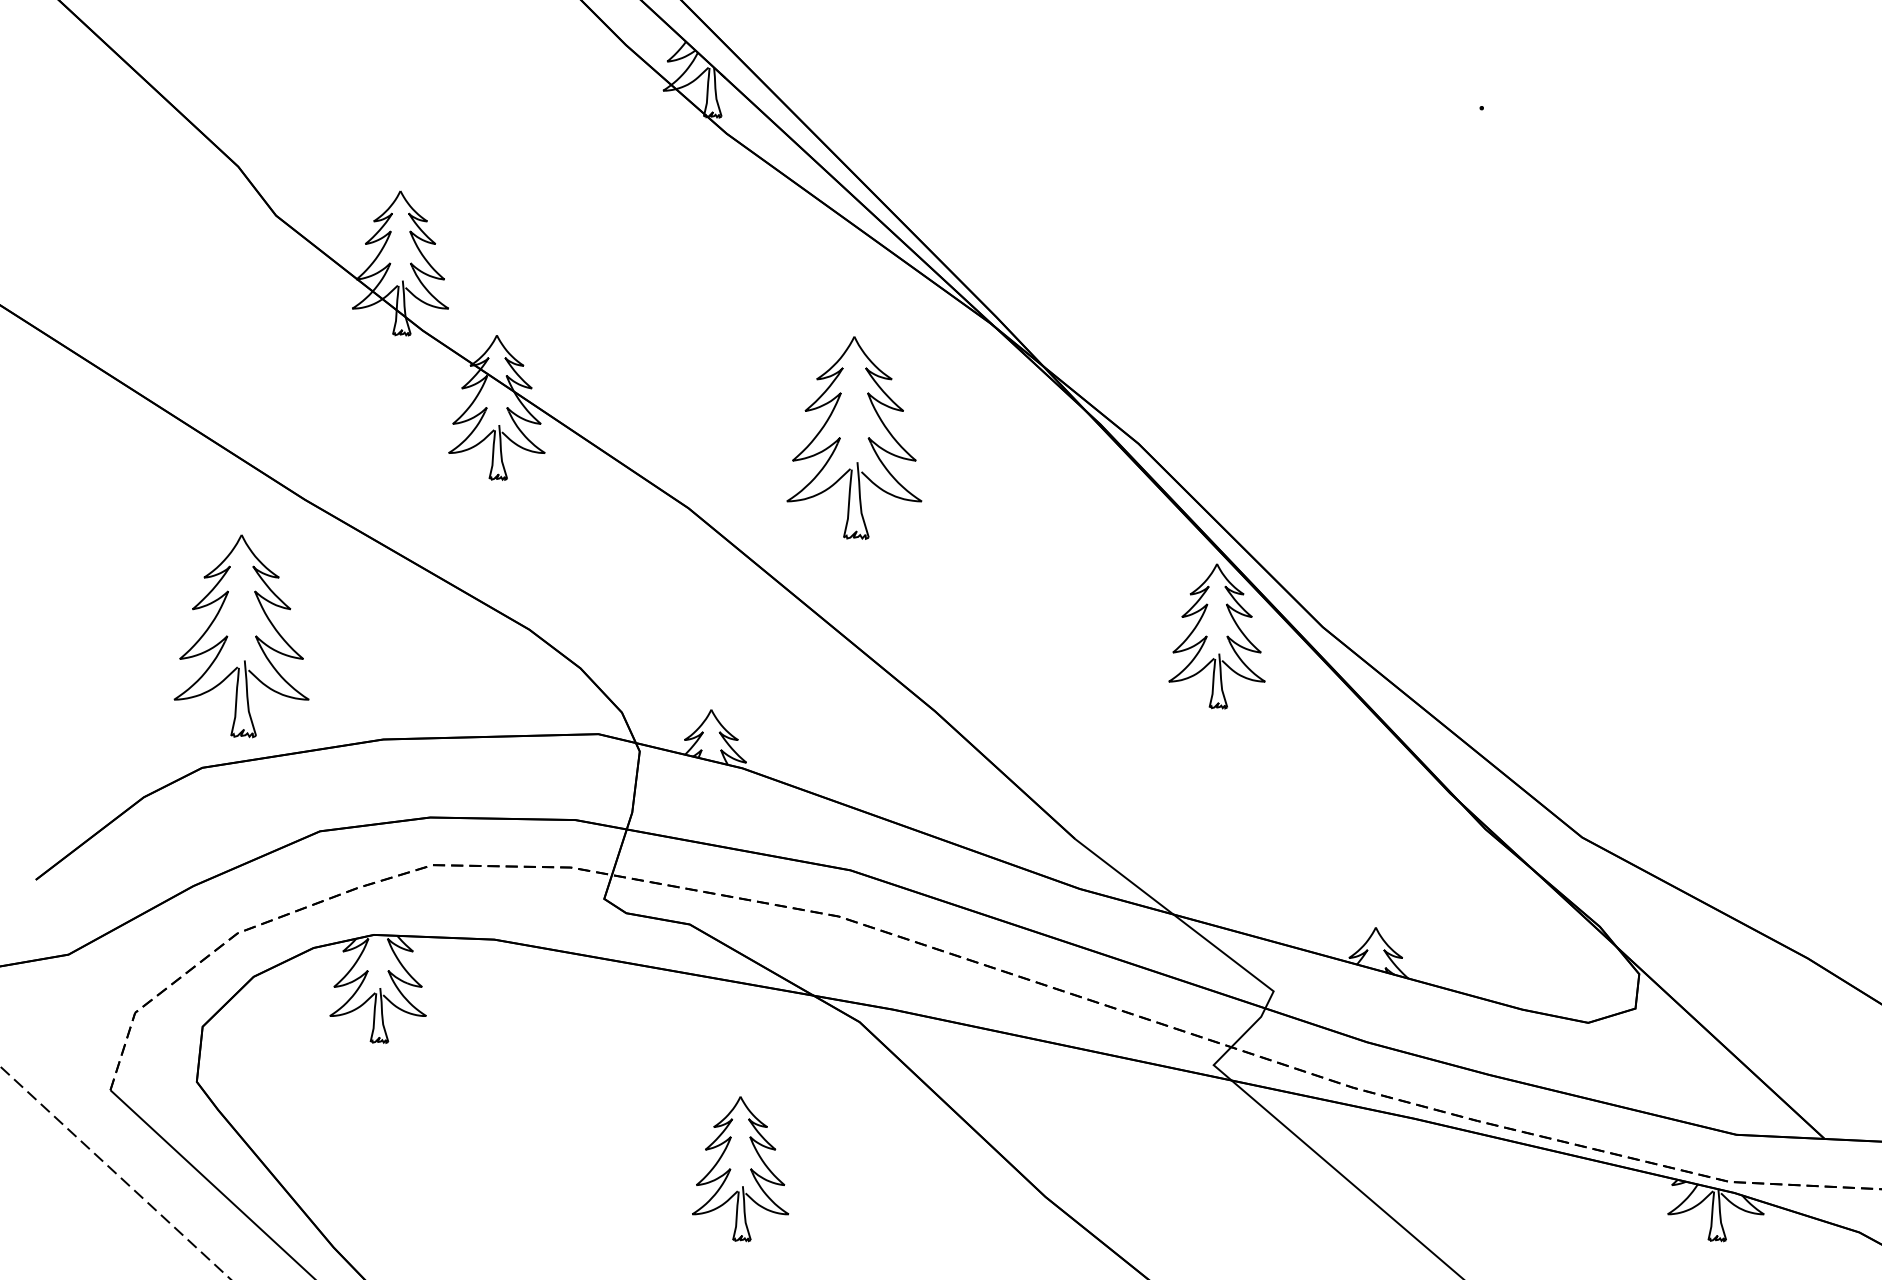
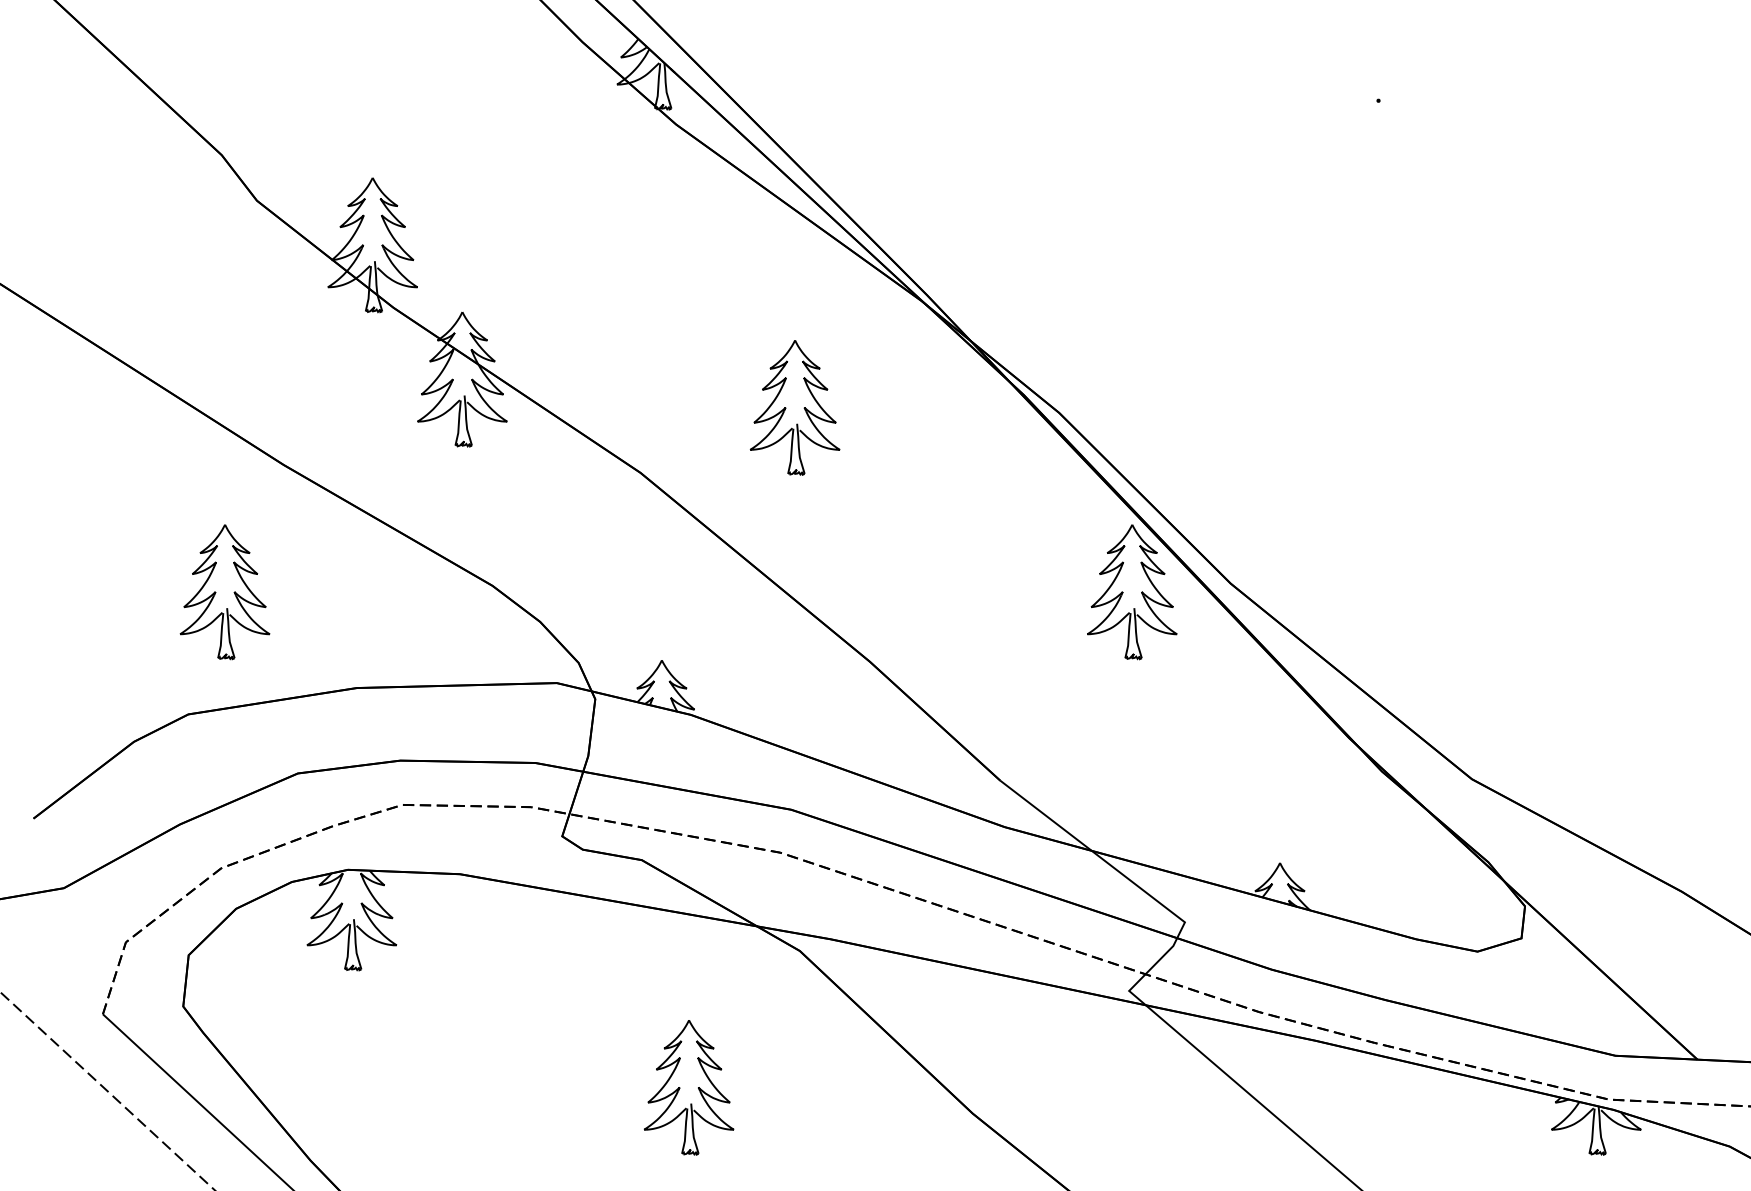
part: (854, 438) -> (795, 408), size x0.71
part: (241, 636) -> (224, 592), size x0.71

